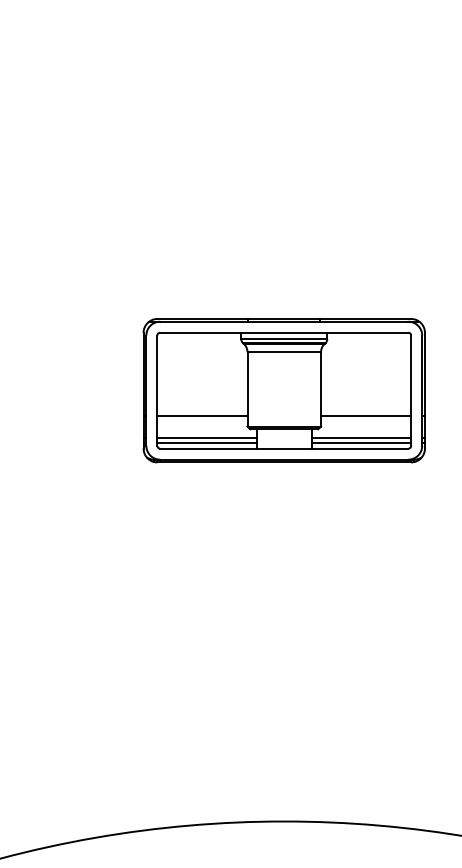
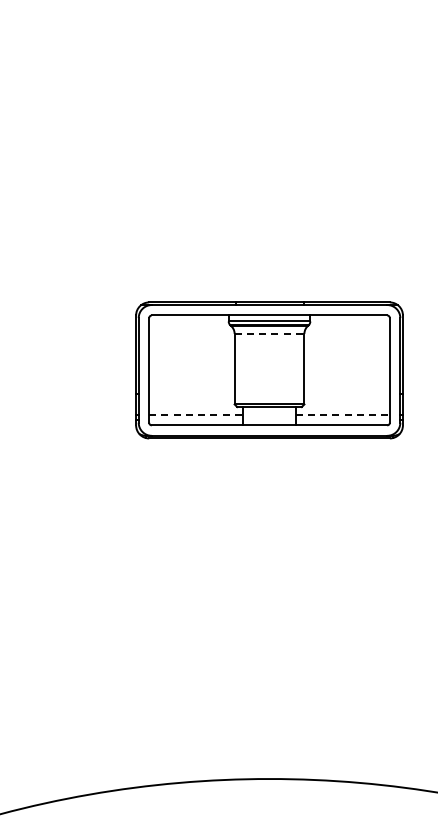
line: (284, 351) -> (269, 333), solid -> dashed
line: (202, 415) -> (191, 393), removed
line: (365, 415) -> (346, 393), removed
line: (207, 437) -> (196, 414), solid -> dashed
line: (362, 437) -> (343, 414), solid -> dashed
line: (207, 443) -> (196, 420), removed
line: (361, 443) -> (342, 420), removed

